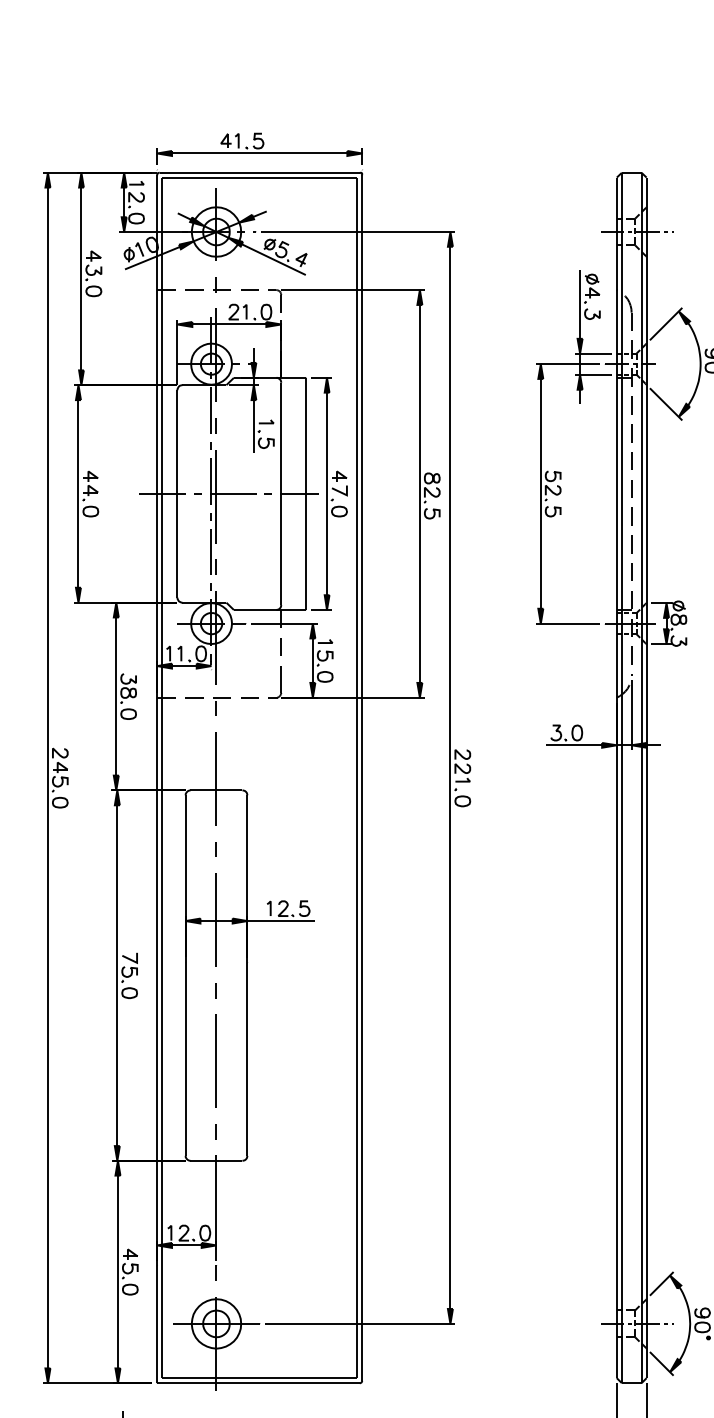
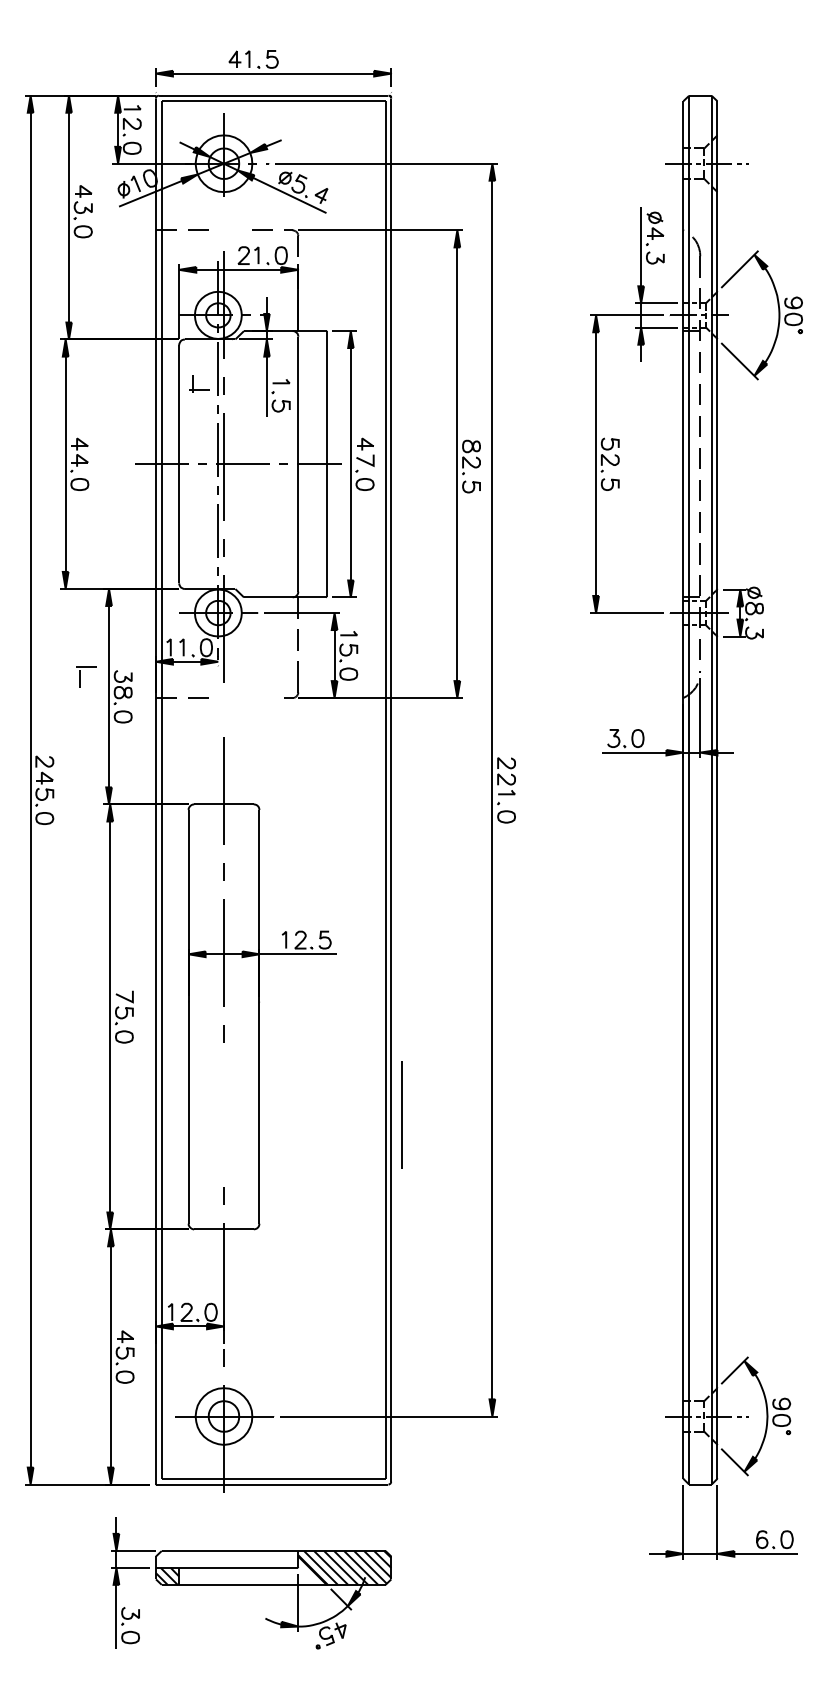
part: (222, 284) -> (199, 383), moved
line: (250, 697) -> (262, 697), removed
part: (222, 705) -> (86, 676), moved
line: (216, 1060) -> (401, 1114), moved

